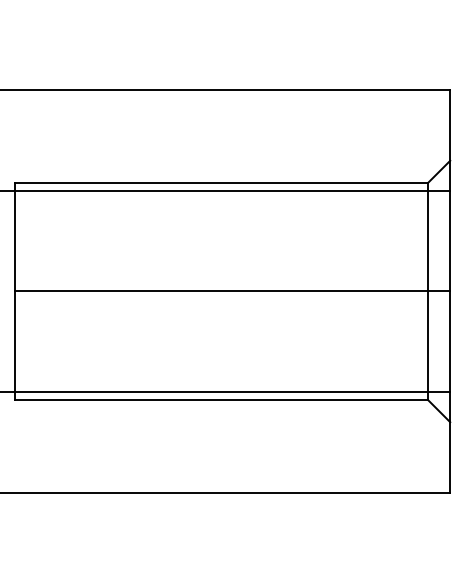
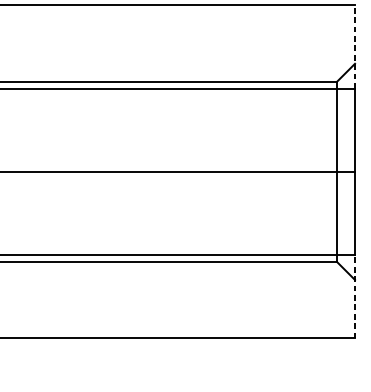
line: (450, 140) -> (355, 47), solid -> dashed
line: (450, 441) -> (355, 295), solid -> dashed

